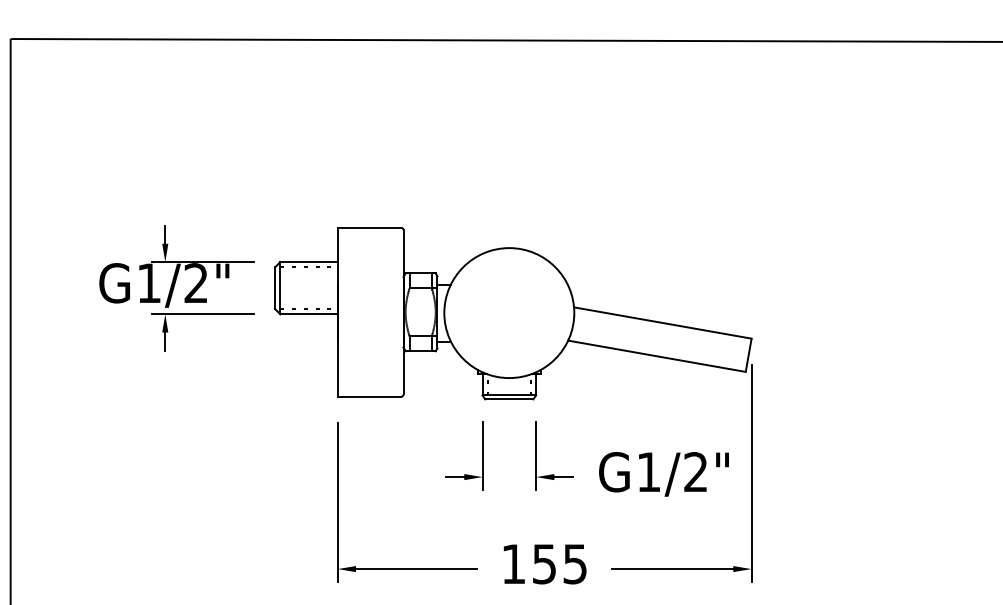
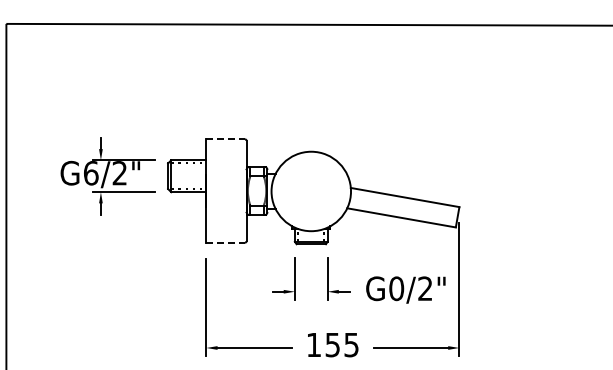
line: (370, 228) -> (226, 139), solid -> dashed
text: (149, 283) -> (91, 173), G1/2" -> G6/2"
line: (370, 396) -> (226, 242), solid -> dashed
text: (648, 471) -> (396, 288), G1/2" -> G0/2"

